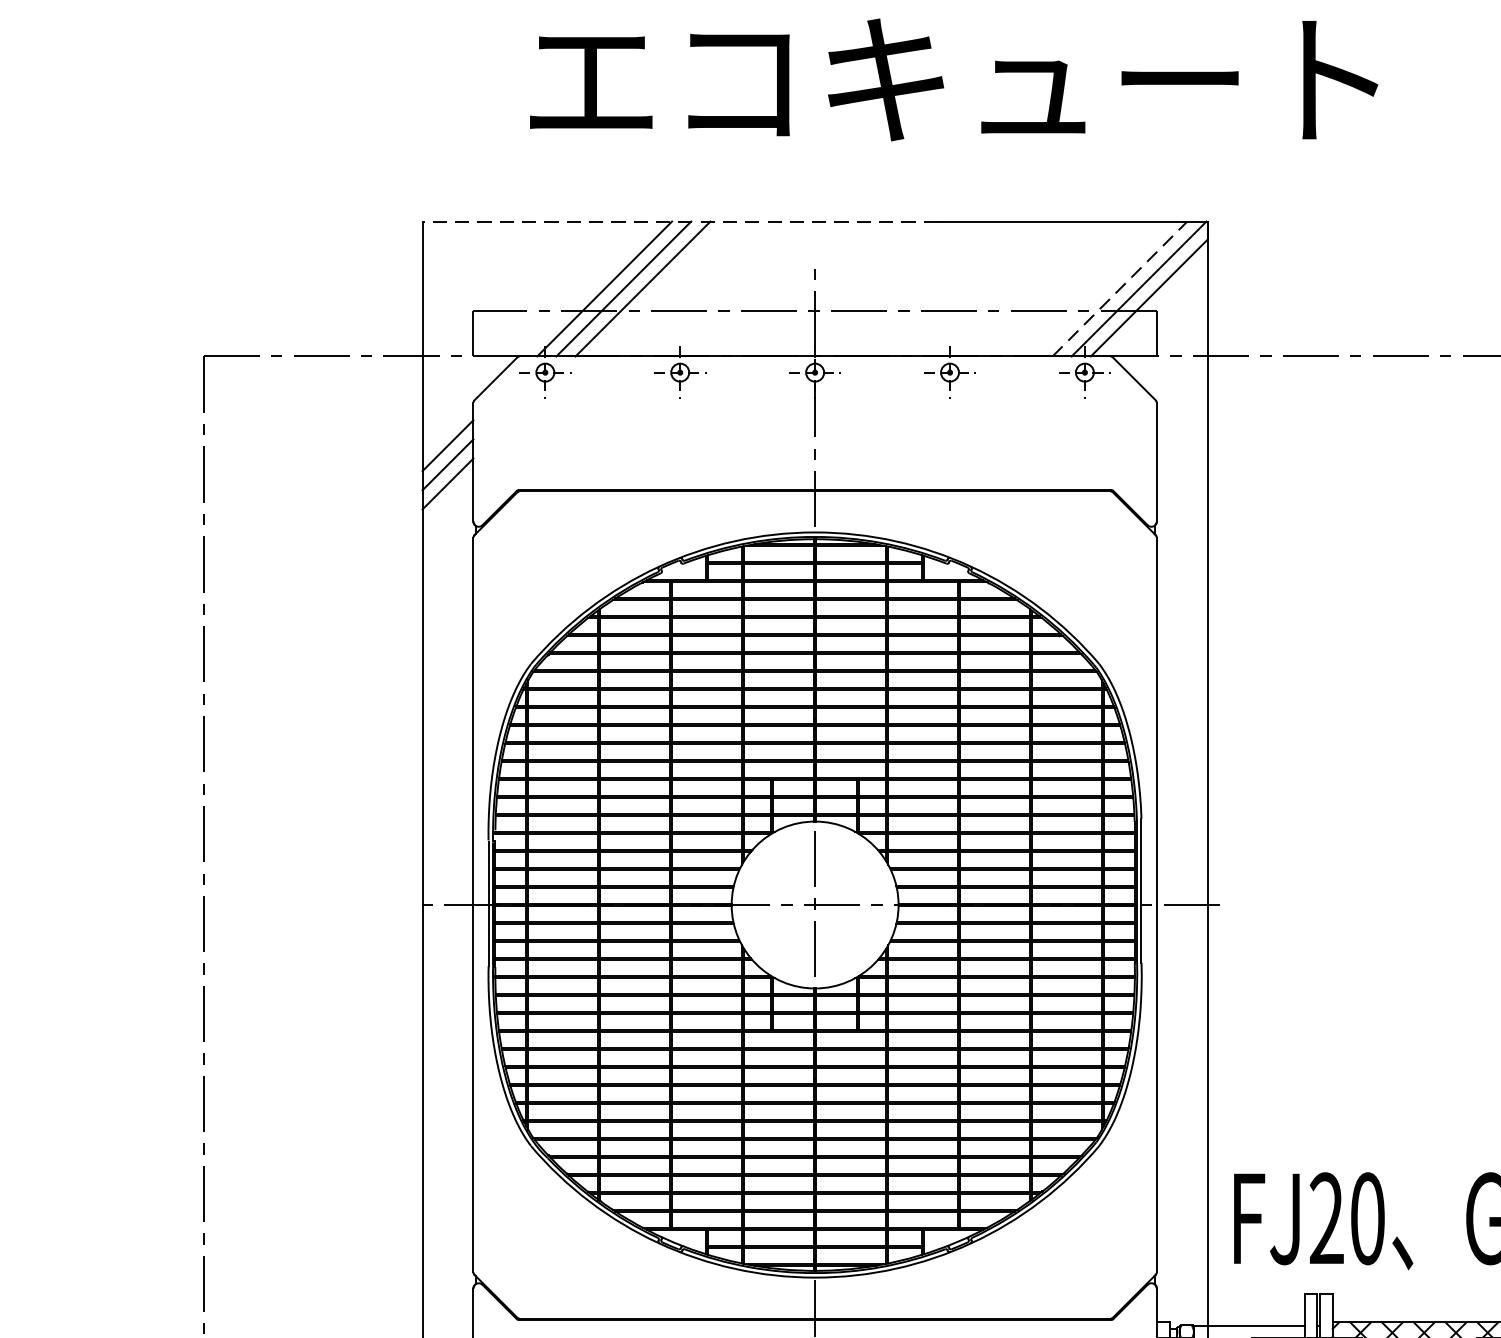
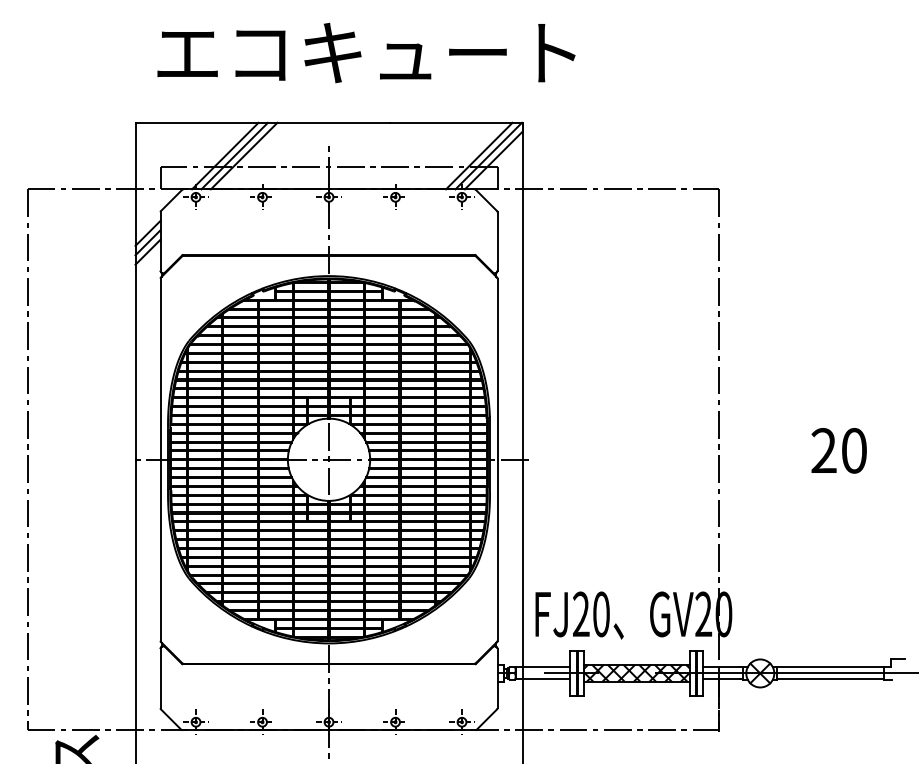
text: (954, 78) -> (366, 52), moved
line: (680, 220) -> (262, 122), dashed -> solid
line: (1120, 287) -> (479, 155), dashed -> solid

